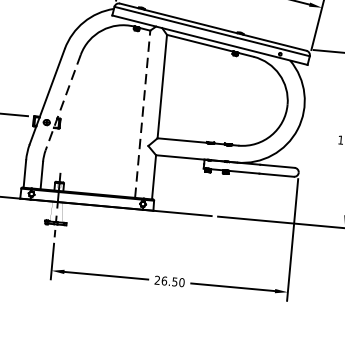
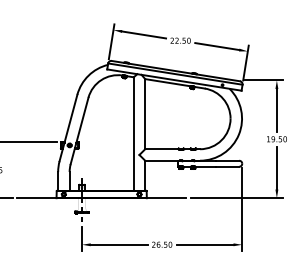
line: (63, 103) -> (79, 131), dashed -> solid
line: (142, 113) -> (133, 133), dashed -> solid

